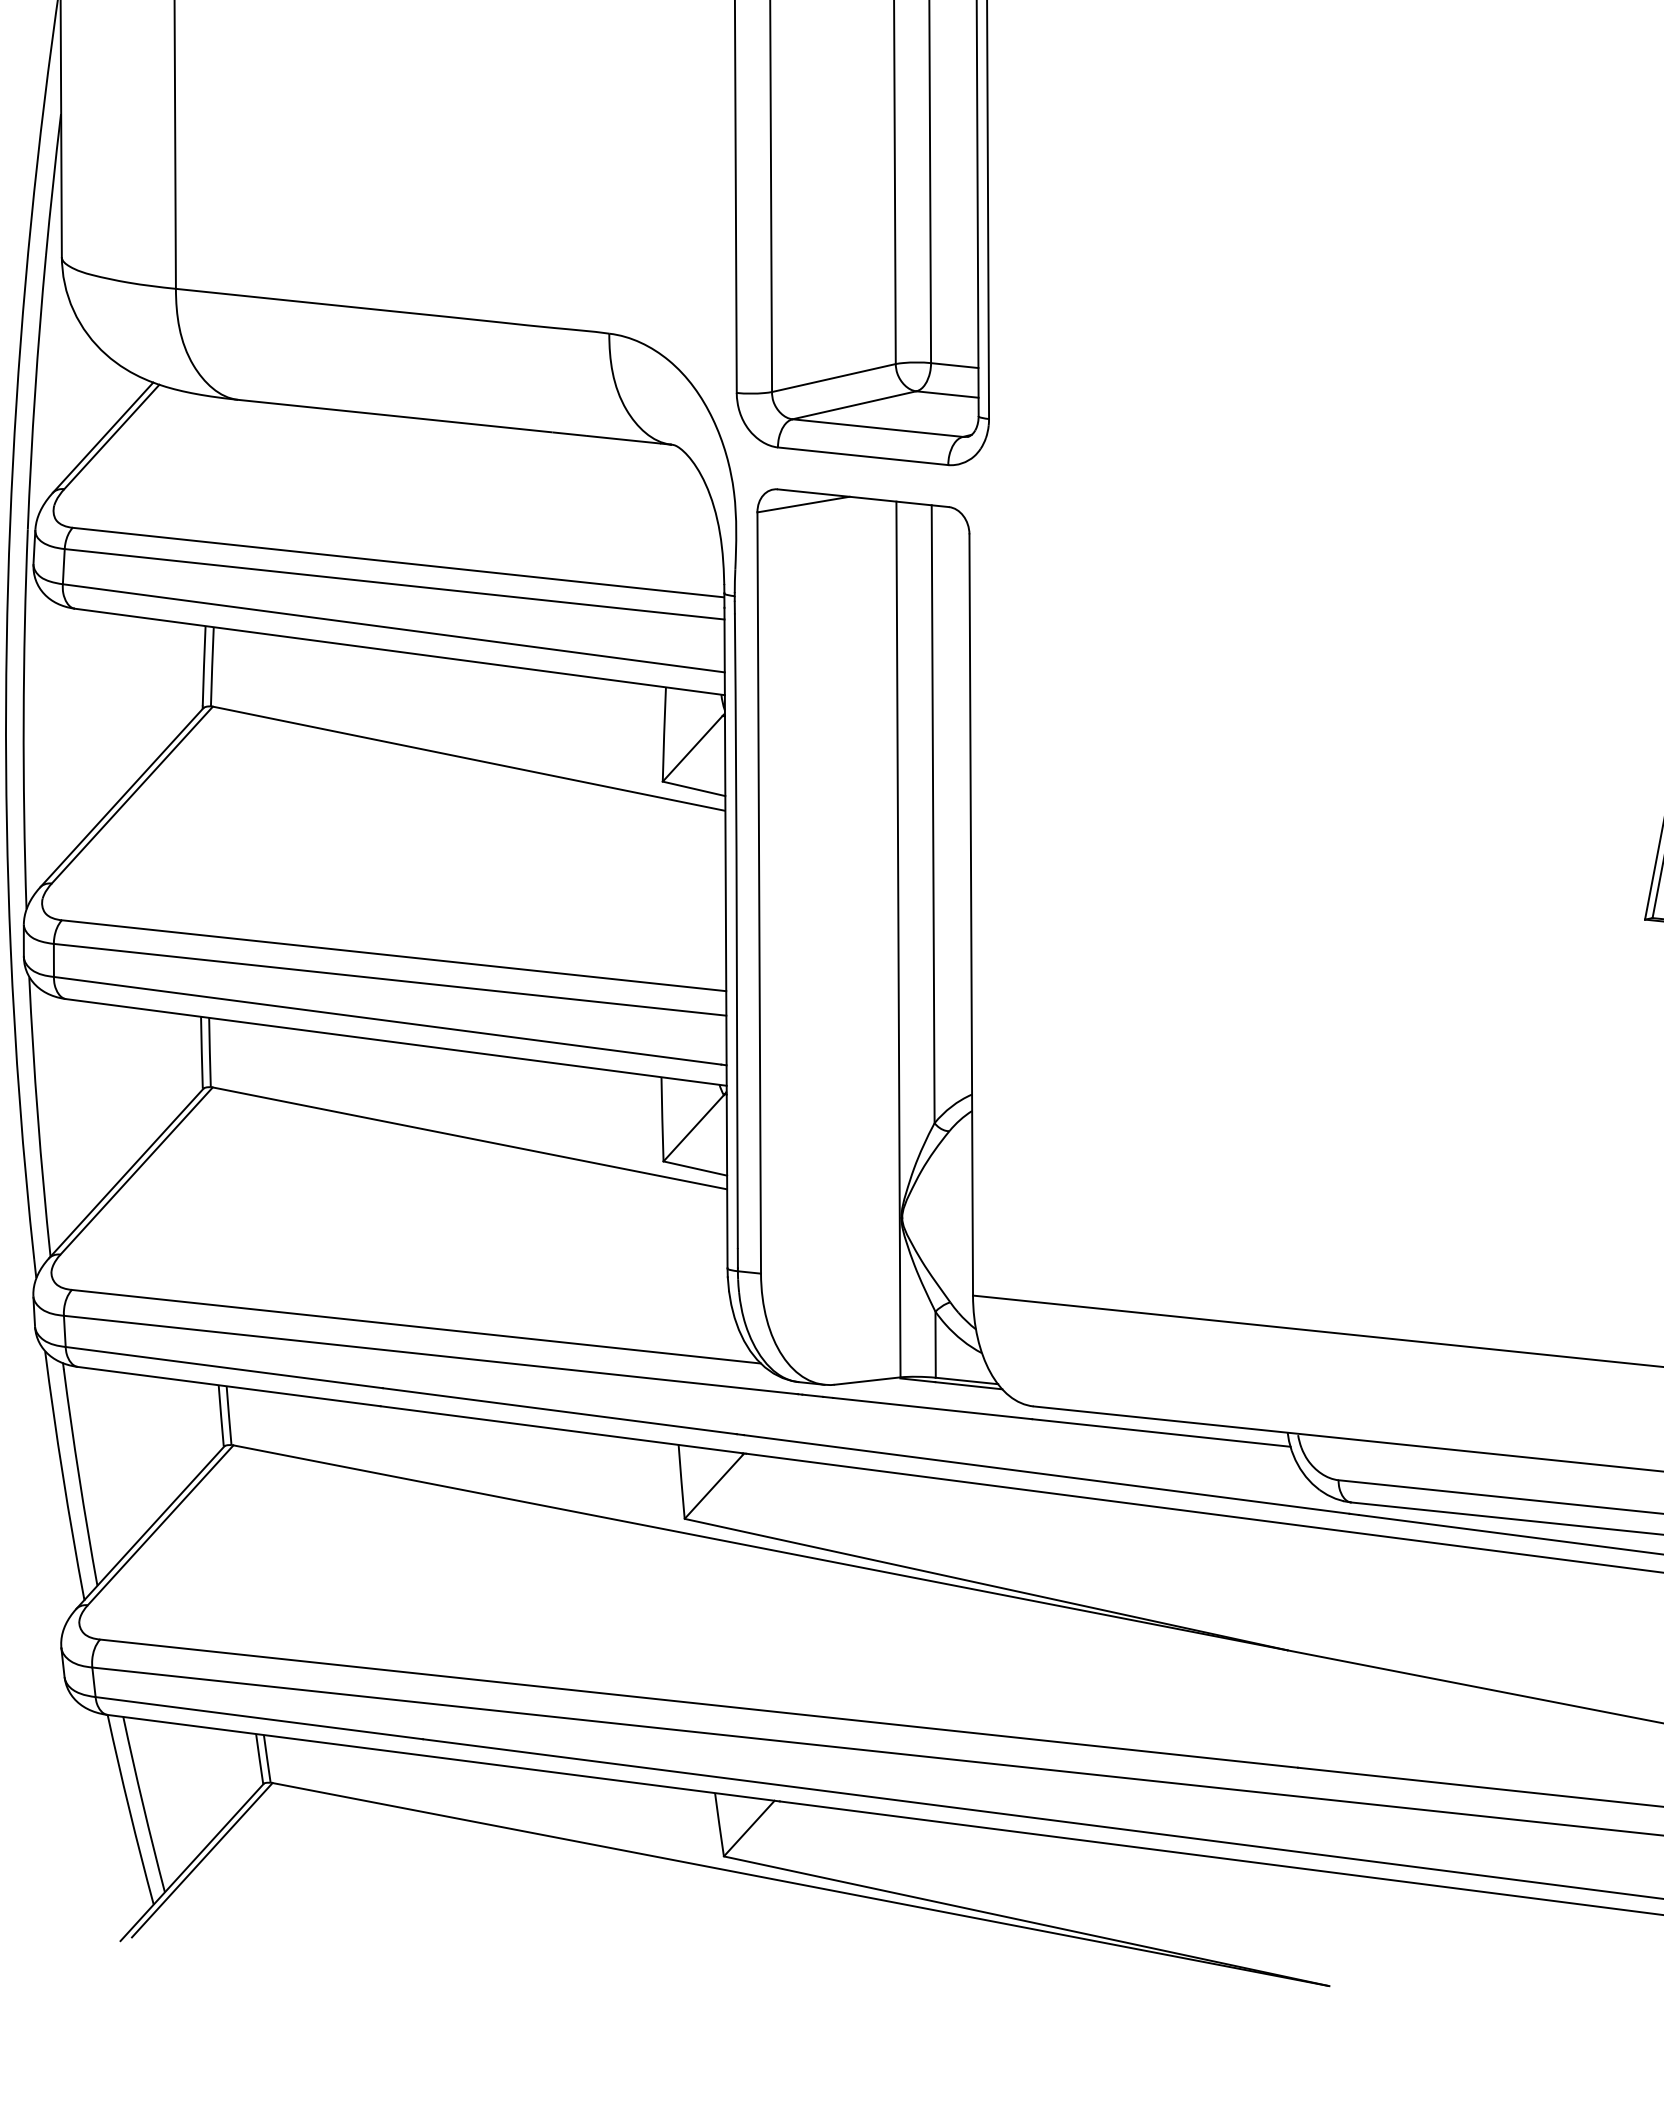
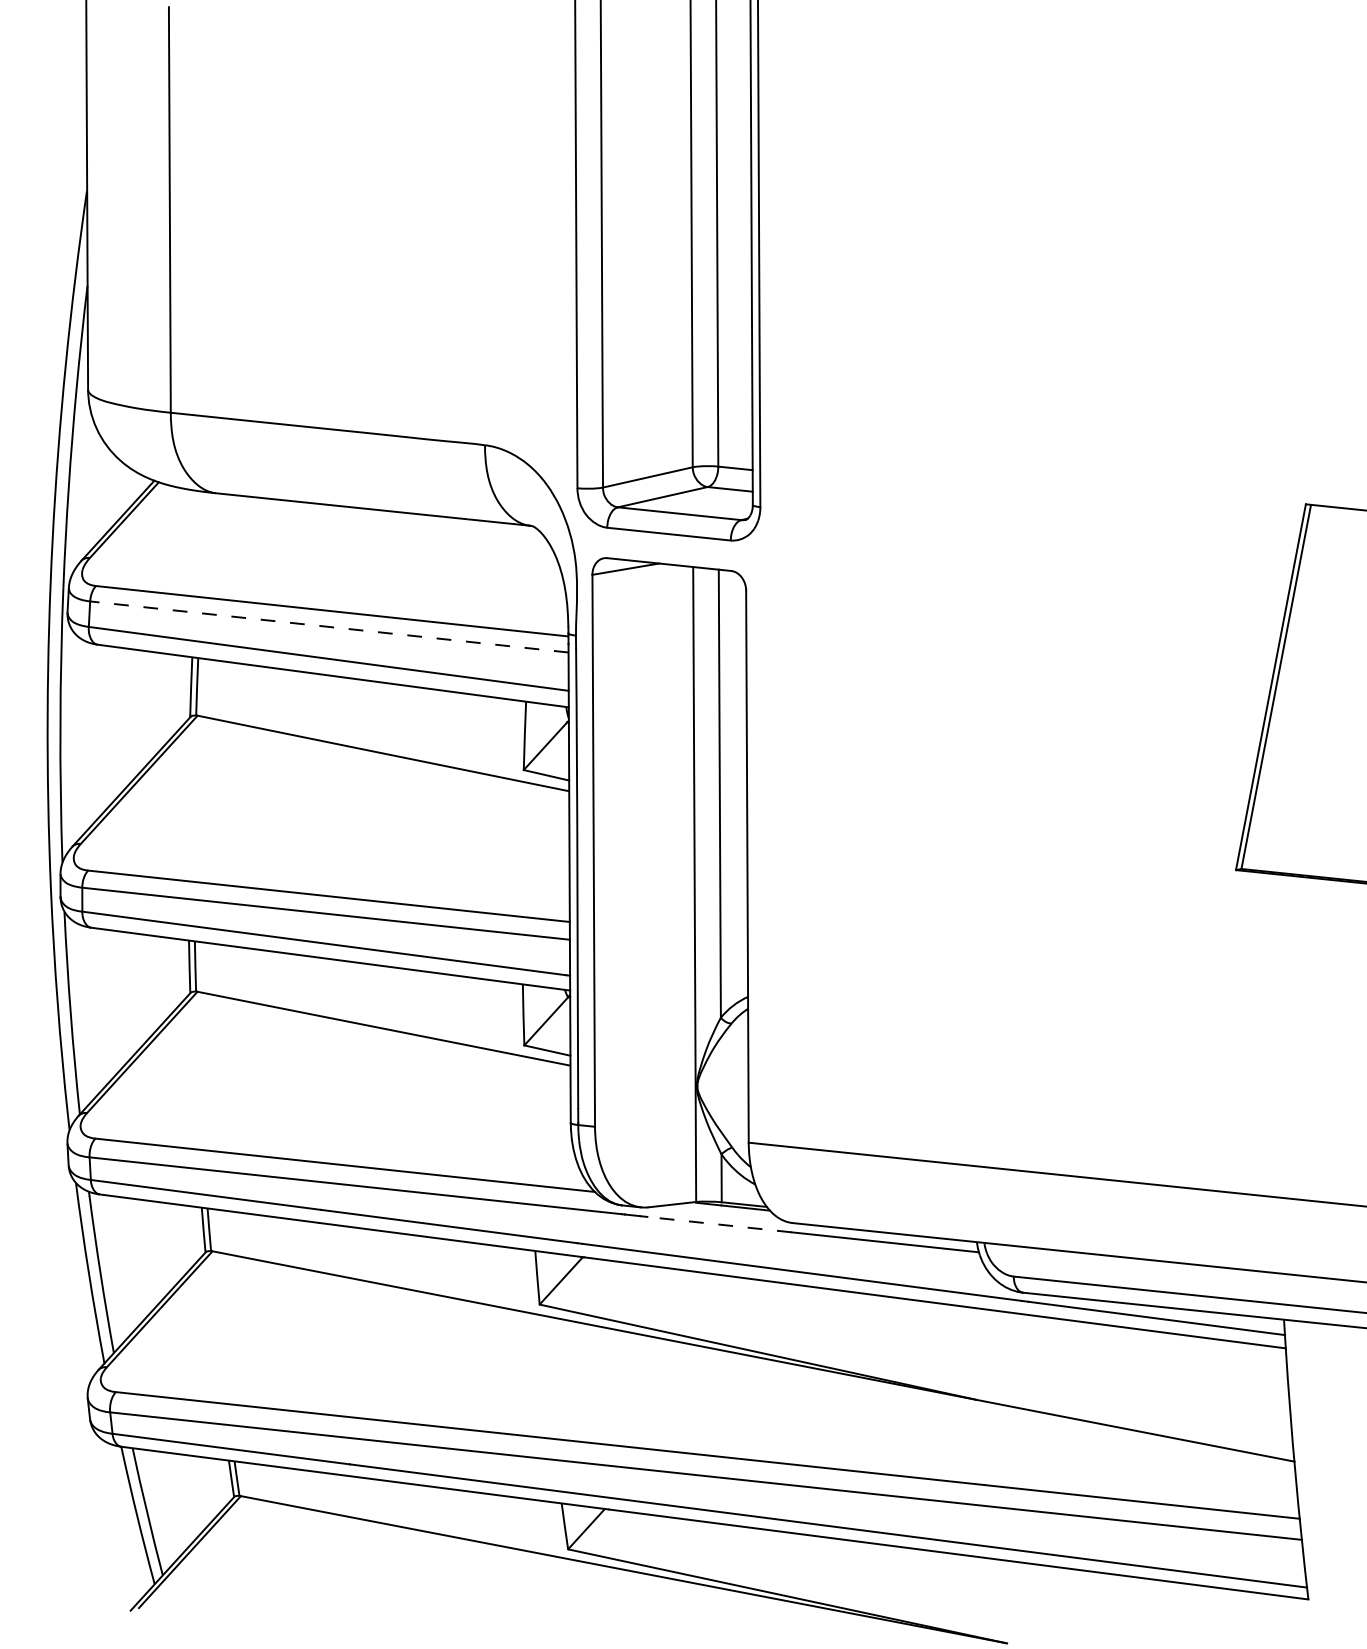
line: (394, 583) -> (329, 626), solid -> dashed
line: (932, 1408) -> (719, 1224), solid -> dashed

